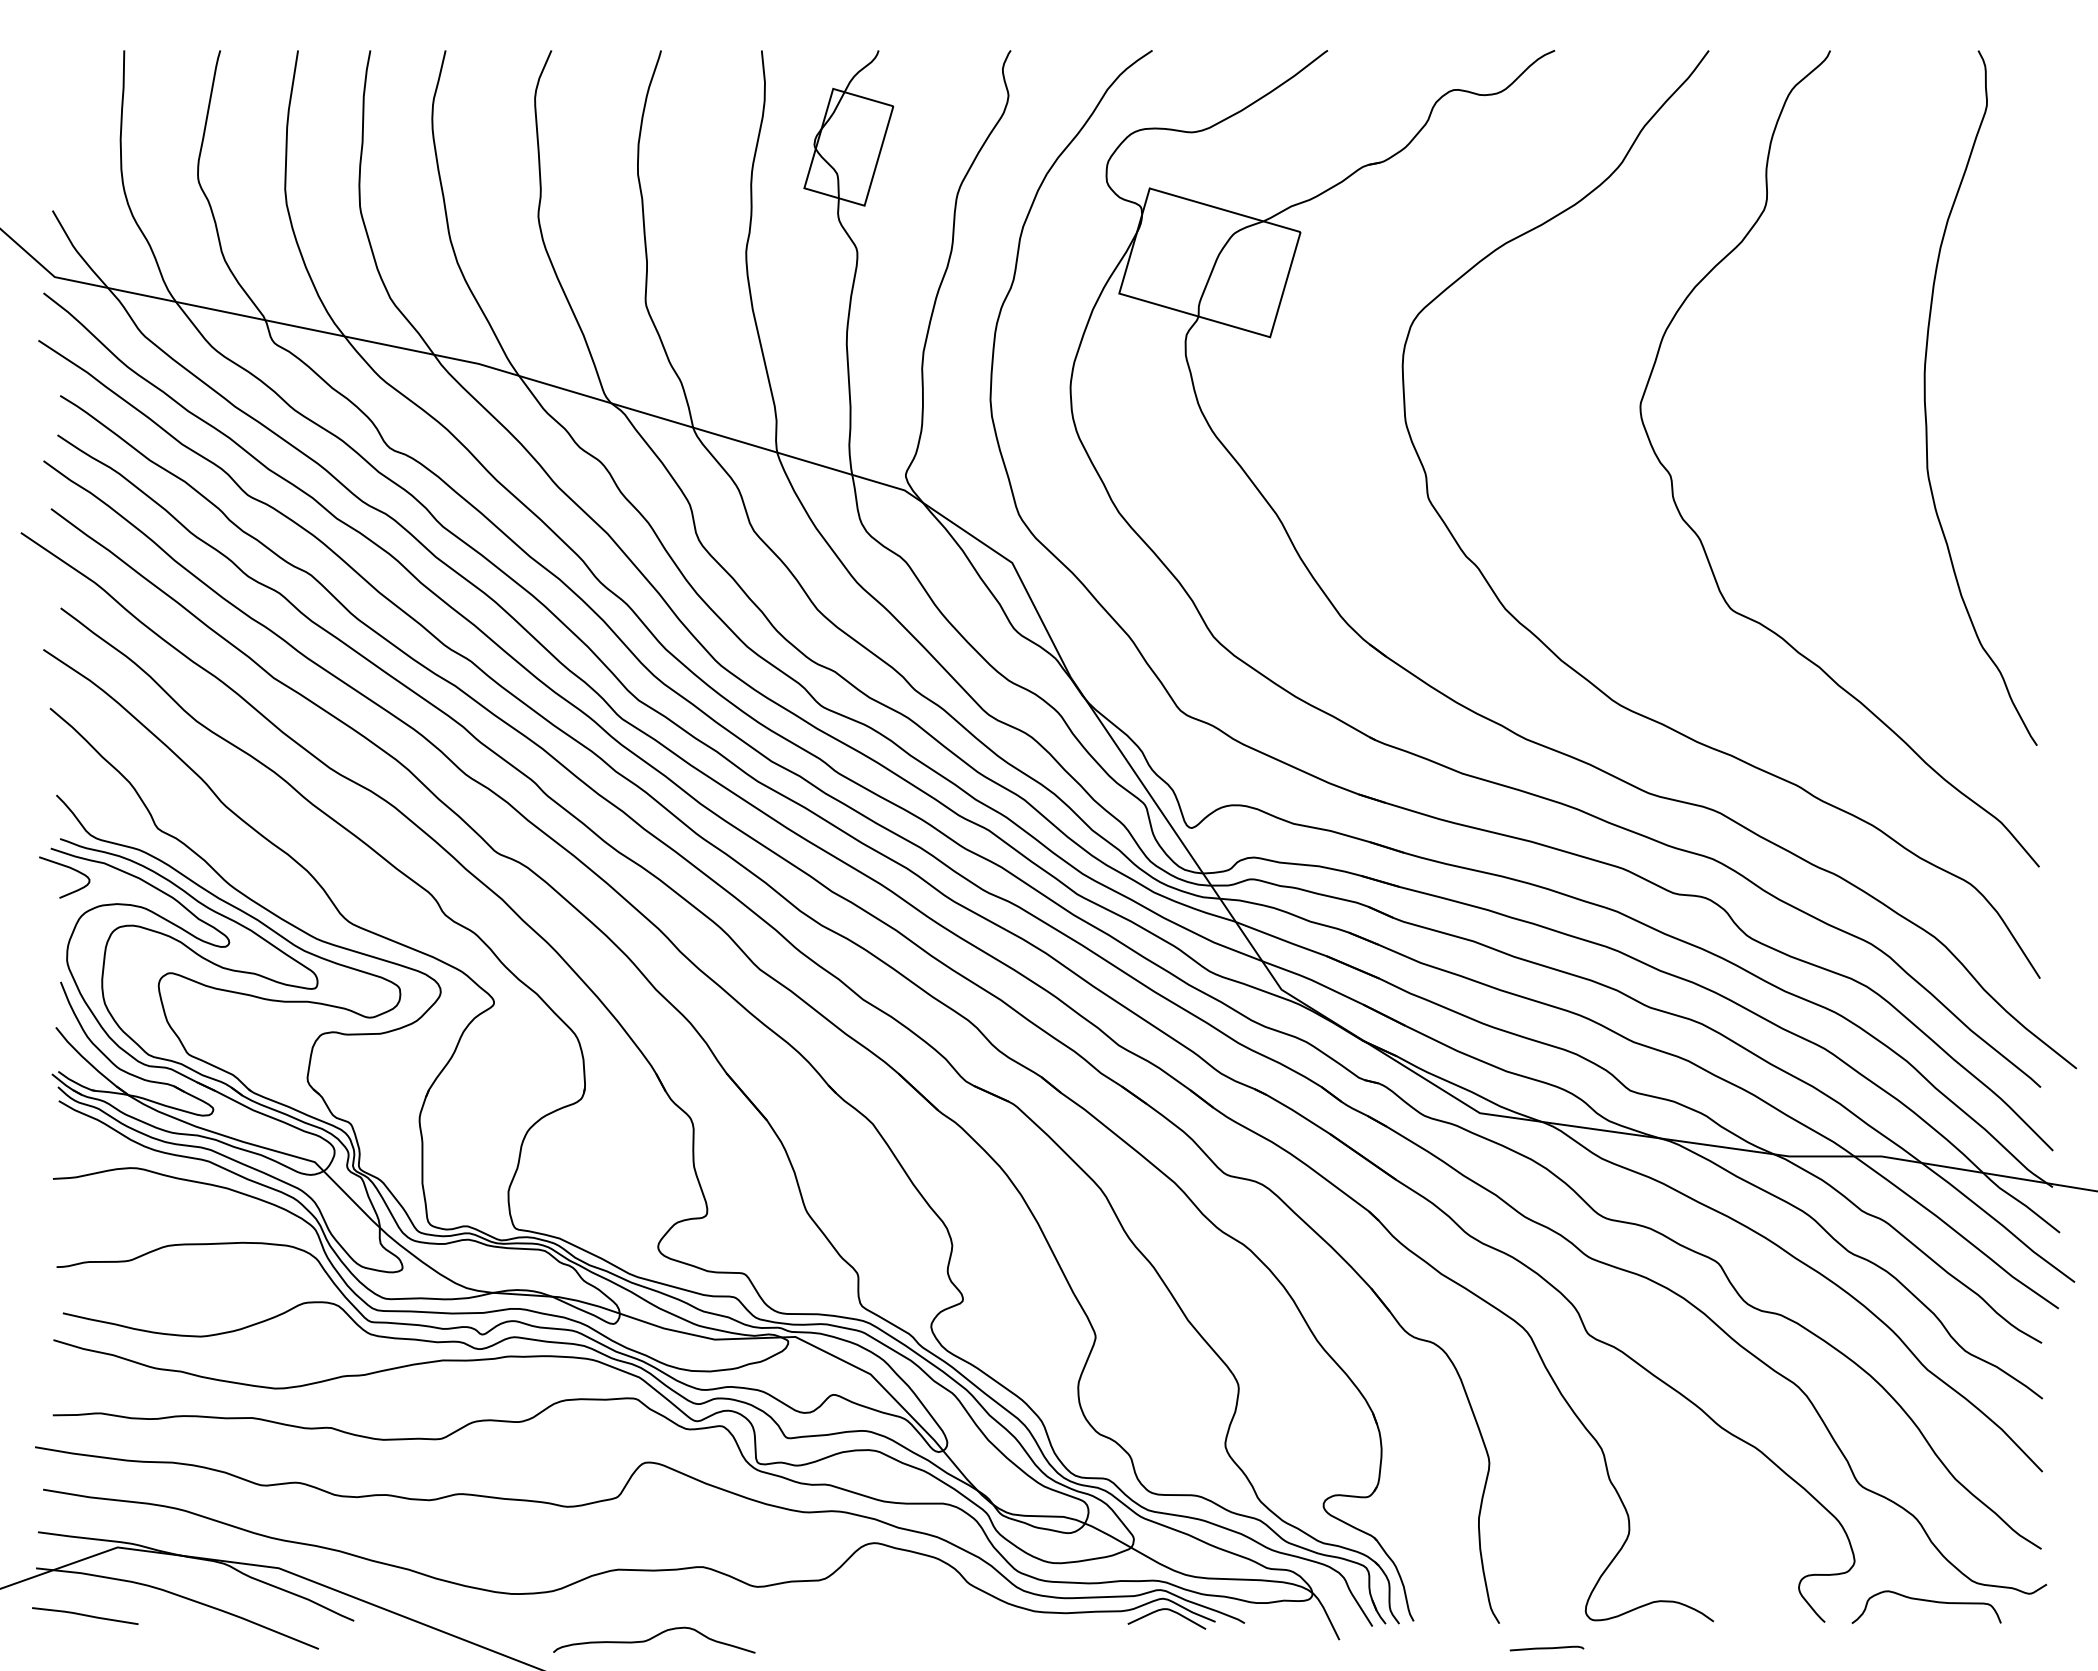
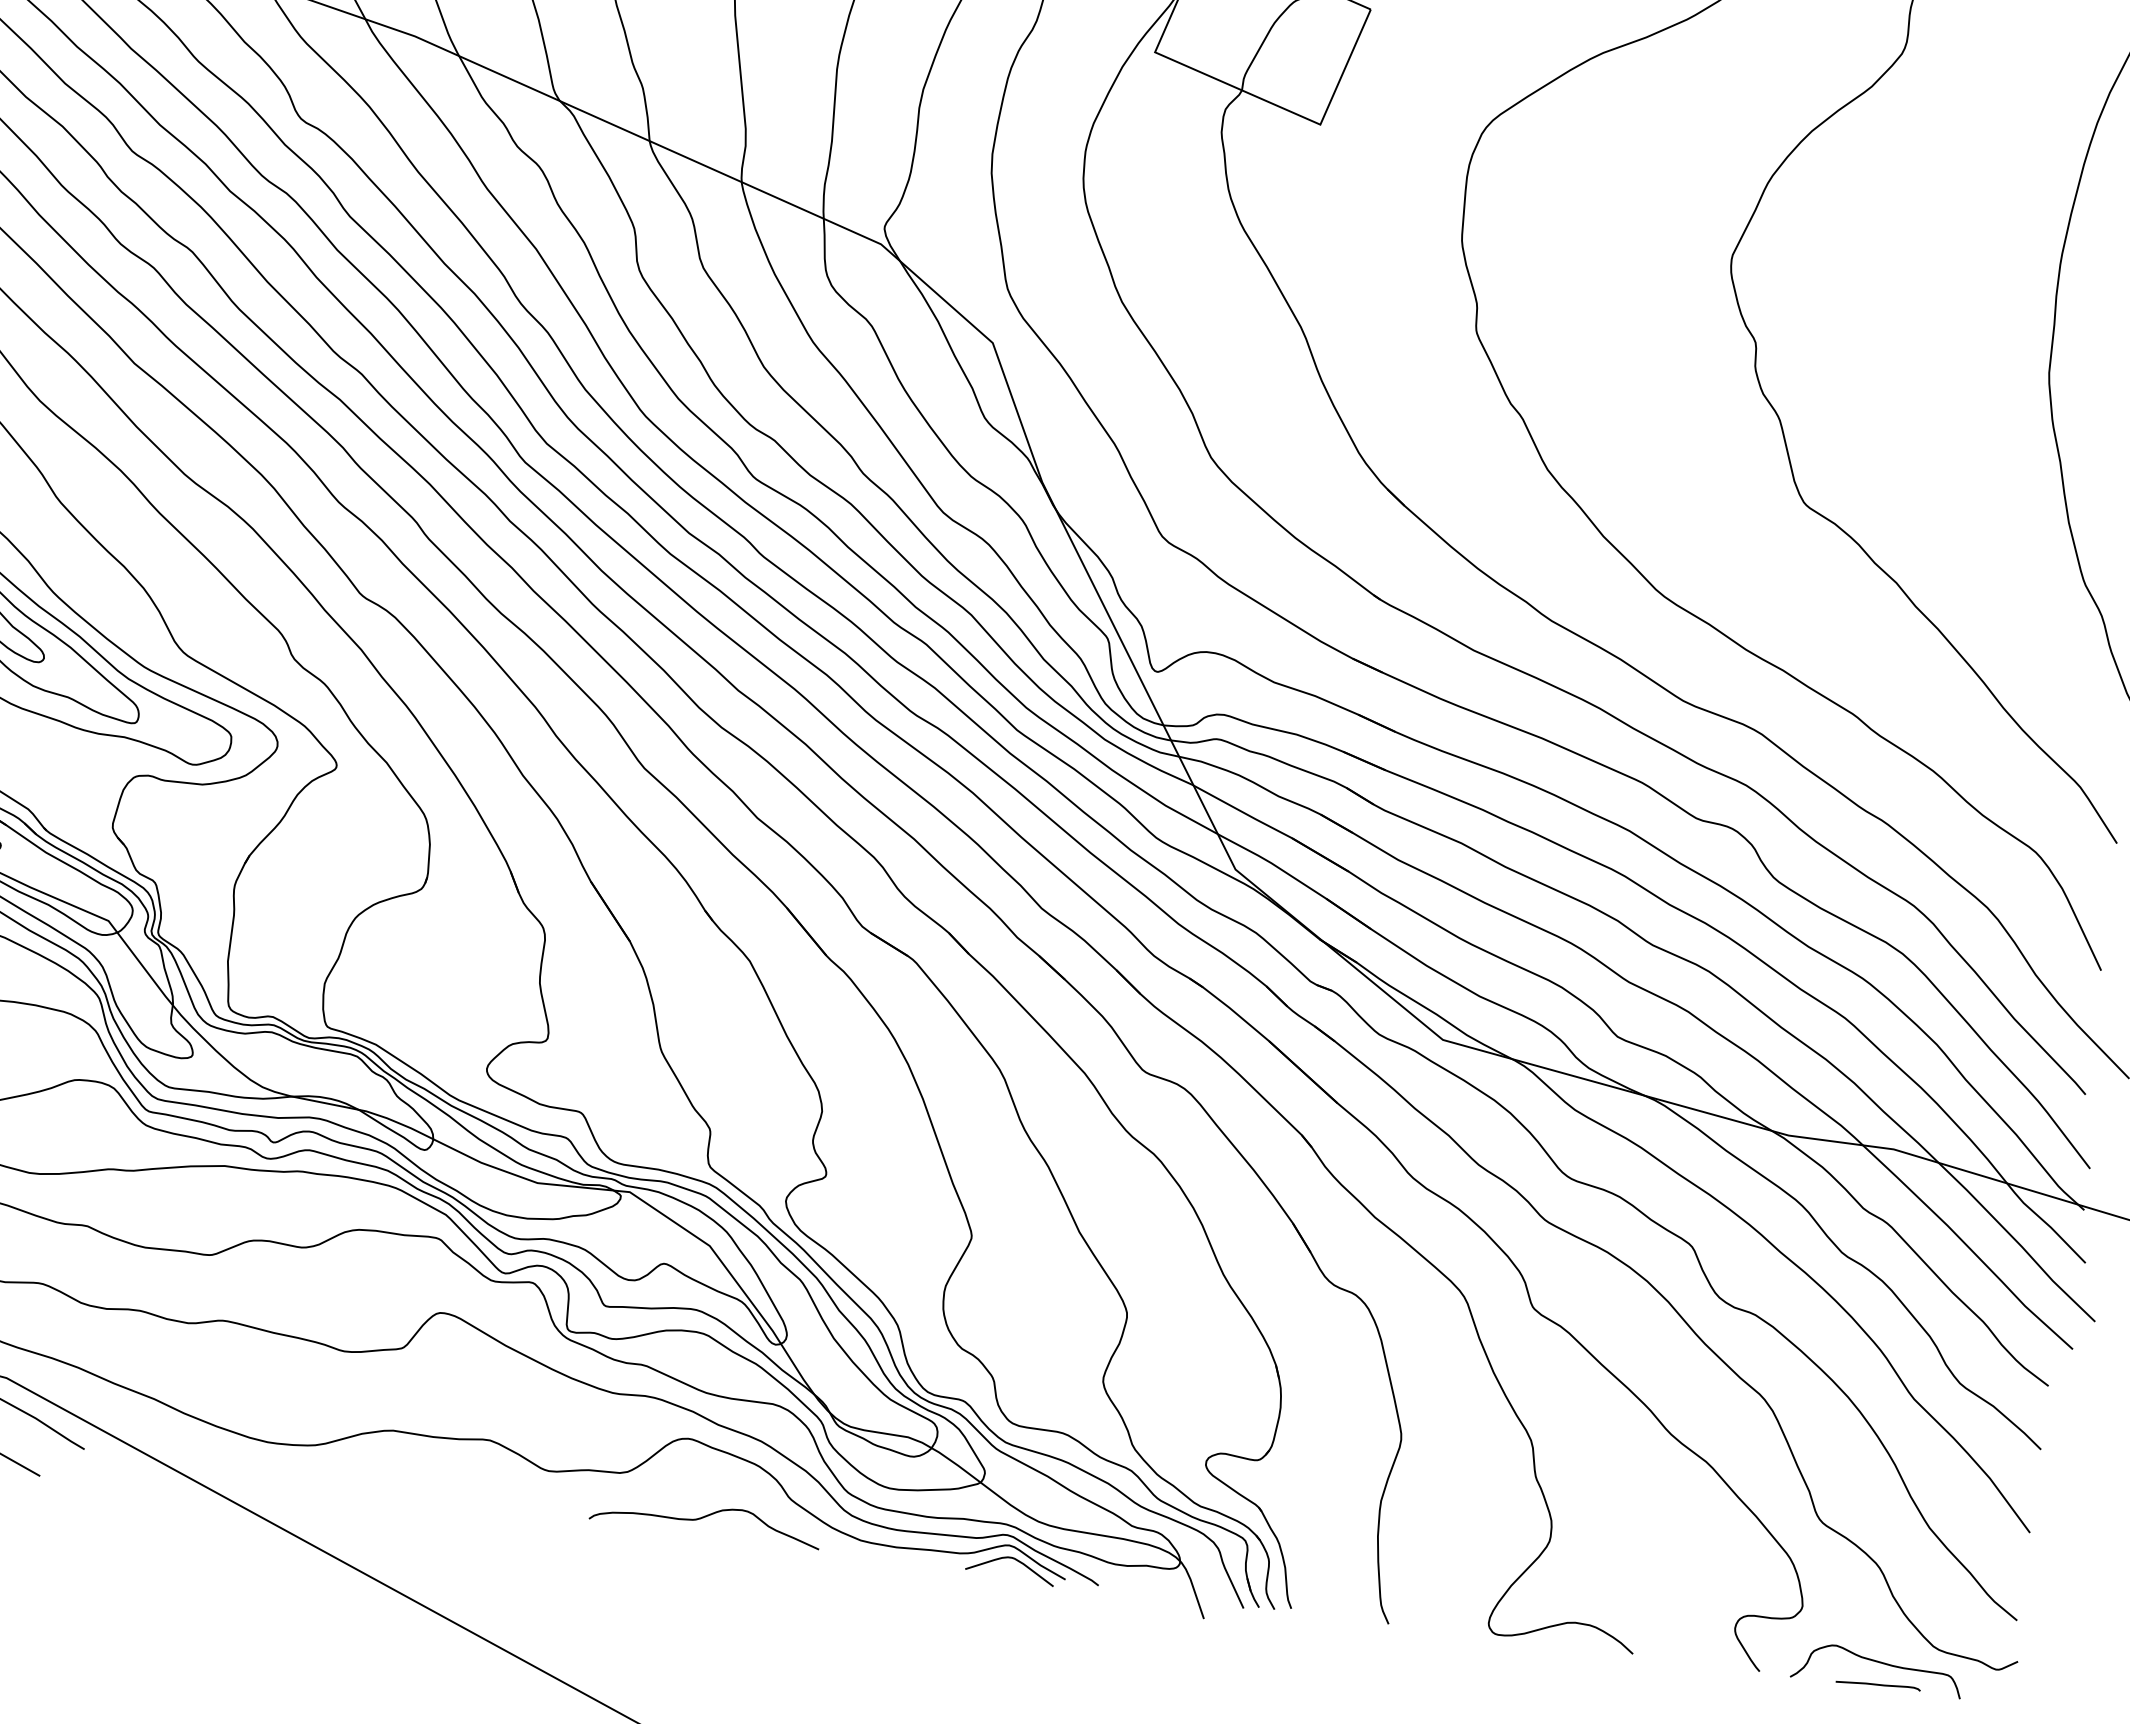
curve: (653, 1638) -> (705, 1517), moved
curve: (1546, 1648) -> (1877, 1684), moved

